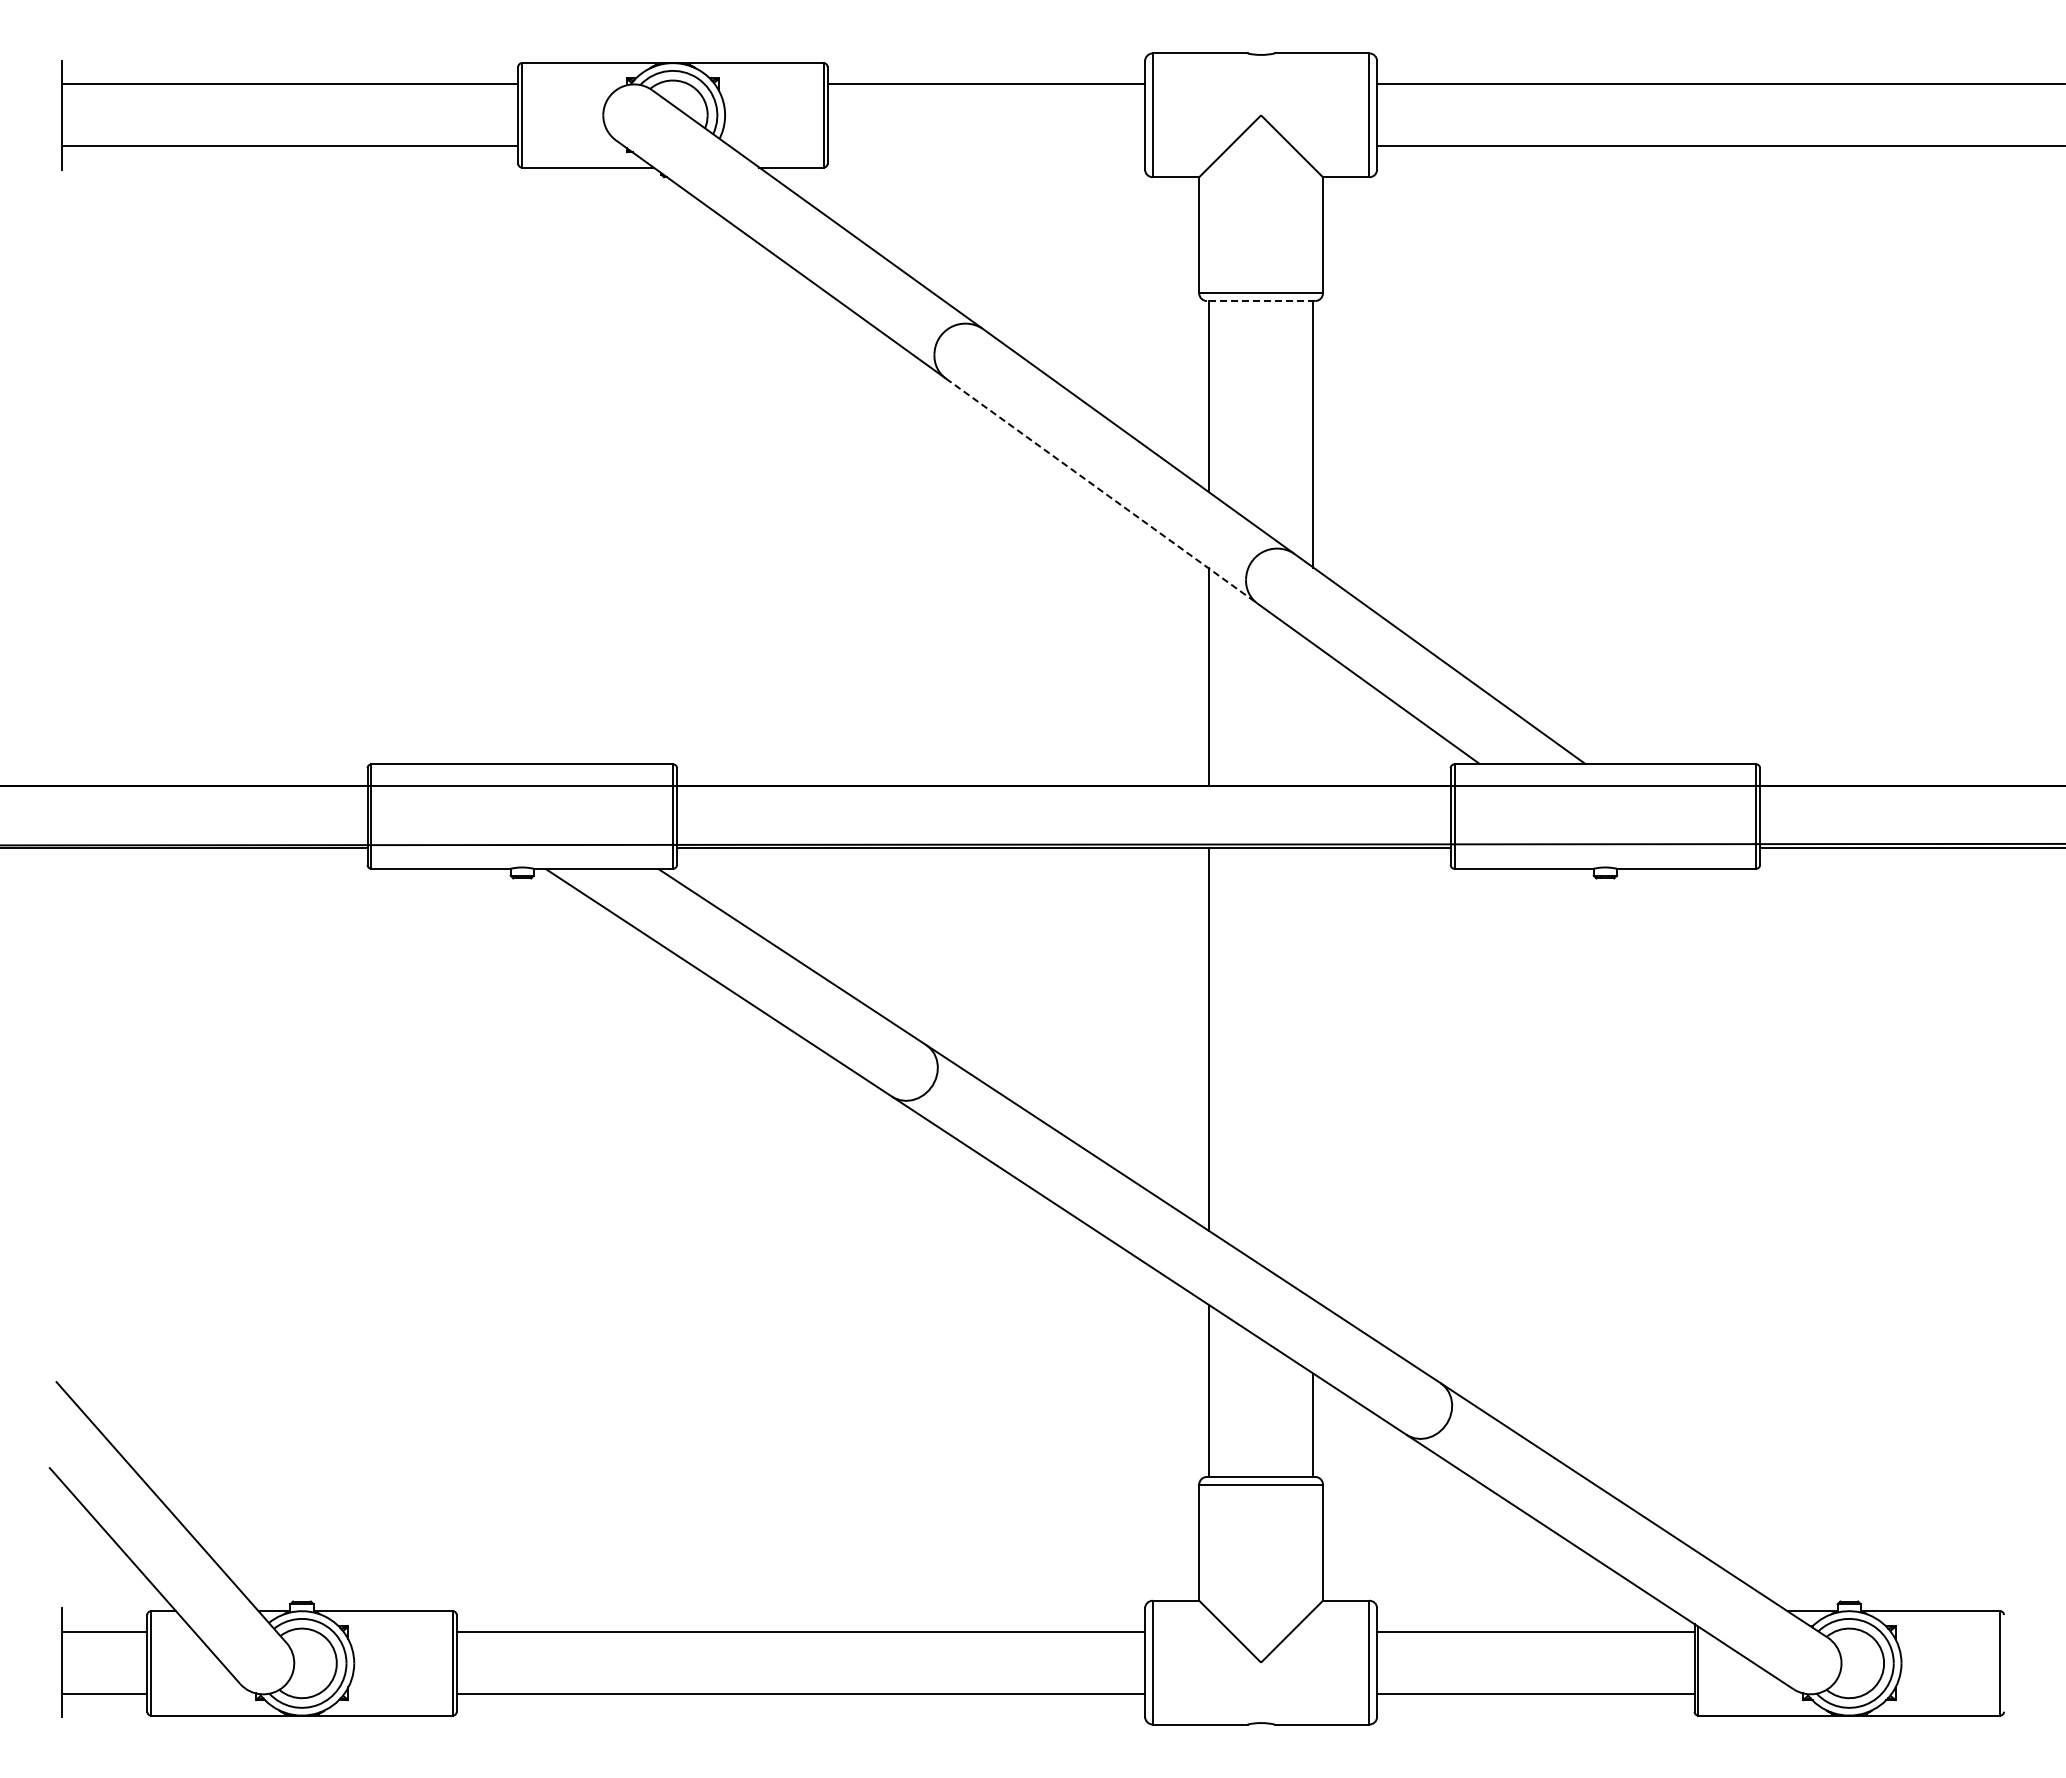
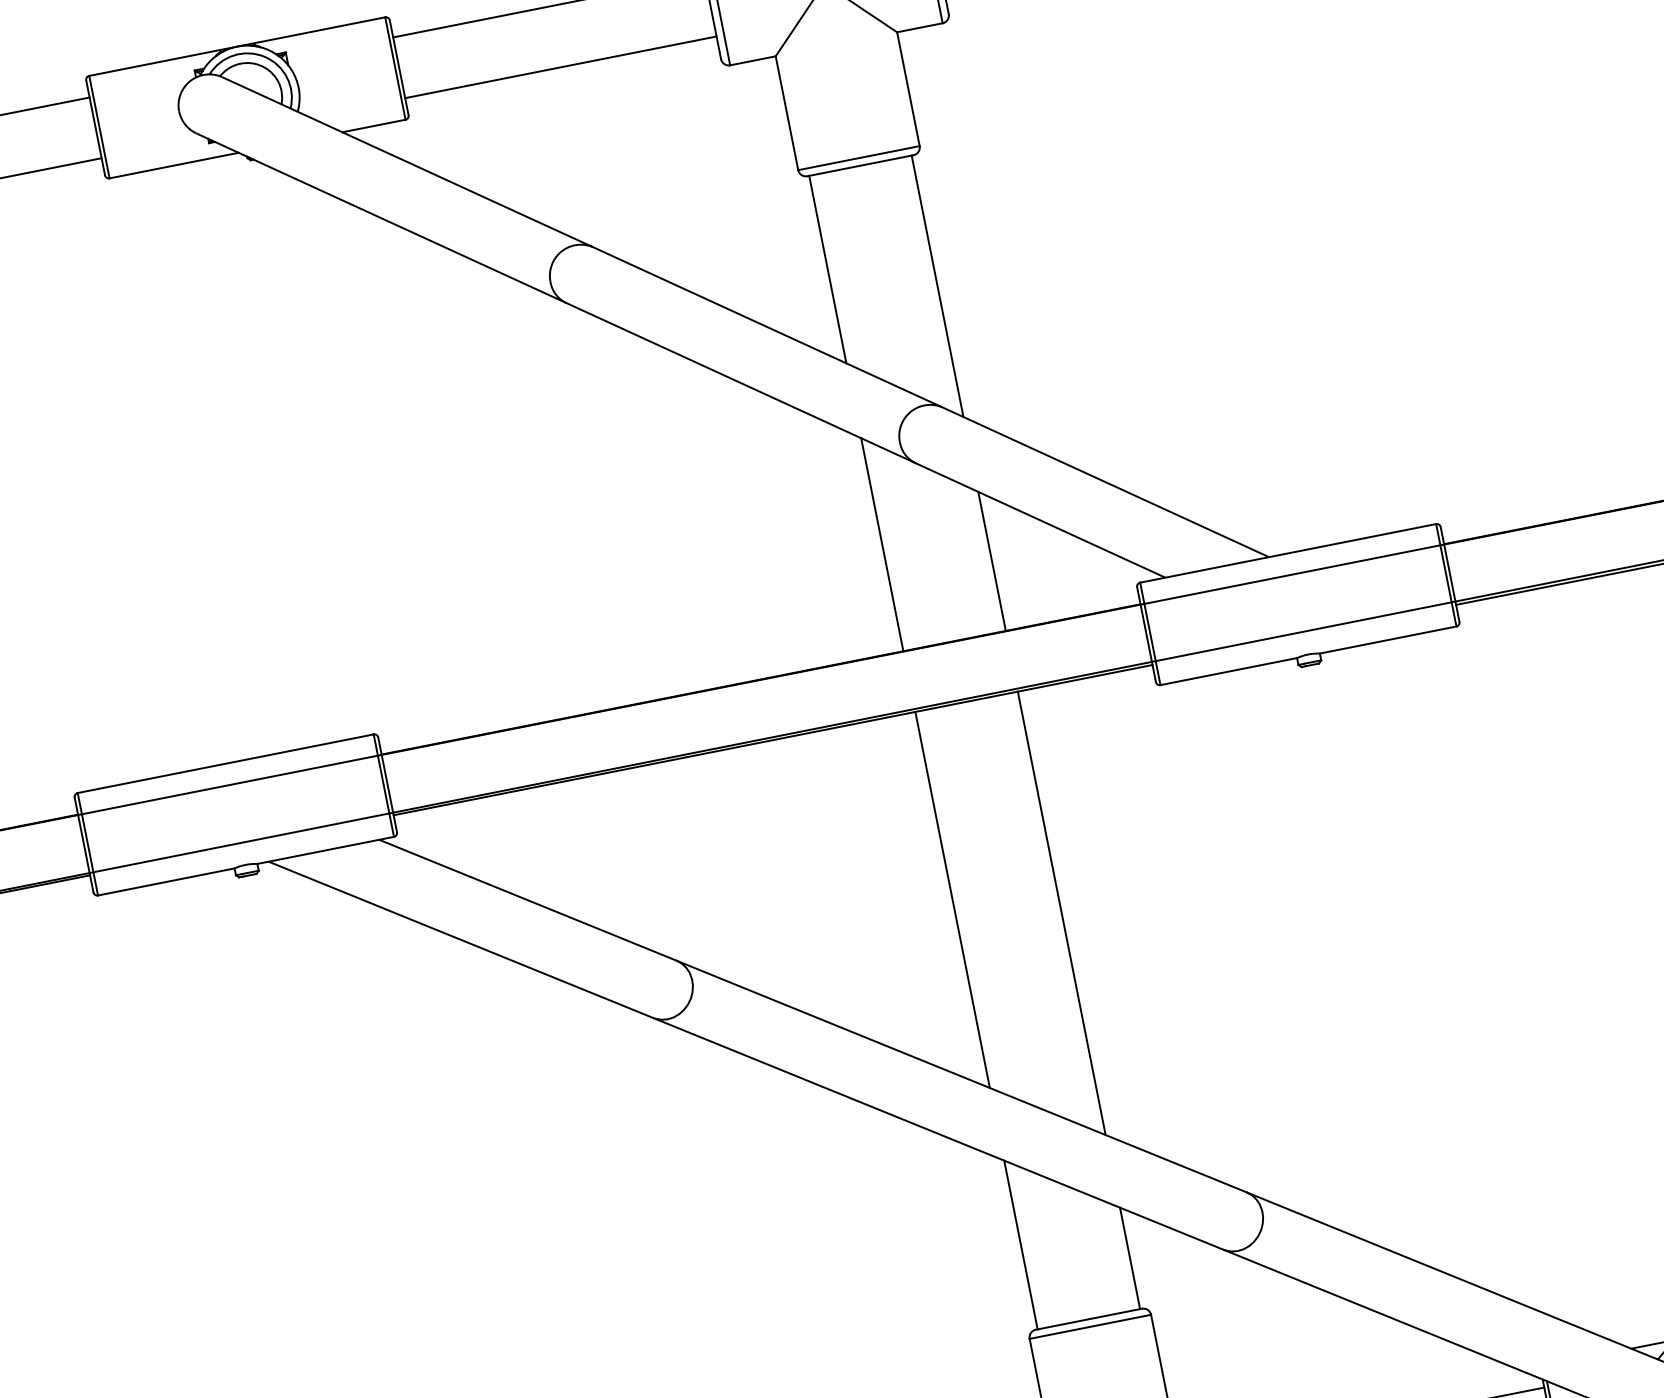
line: (986, 146) -> (561, 67), added
line: (1260, 301) -> (859, 166), dashed -> solid
line: (1102, 491) -> (741, 383), dashed -> solid
line: (1313, 714) -> (992, 561), added
line: (1313, 1073) -> (1061, 913), added

